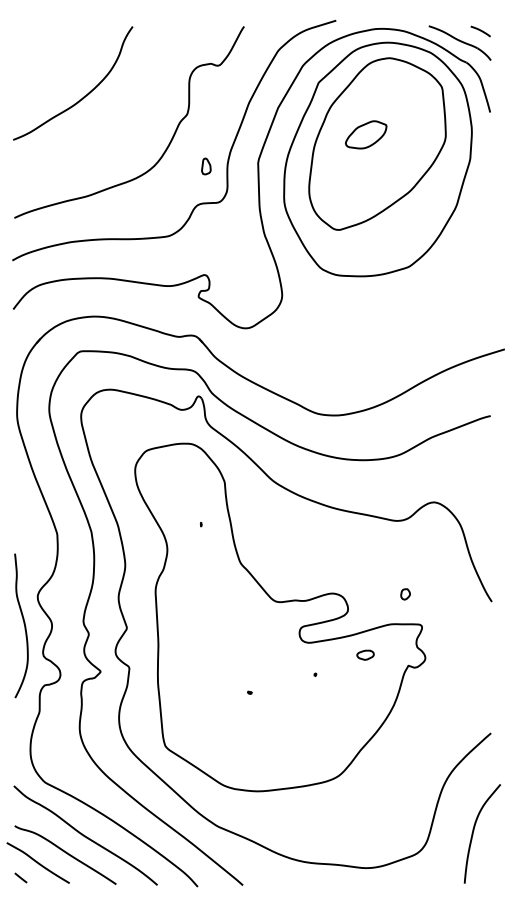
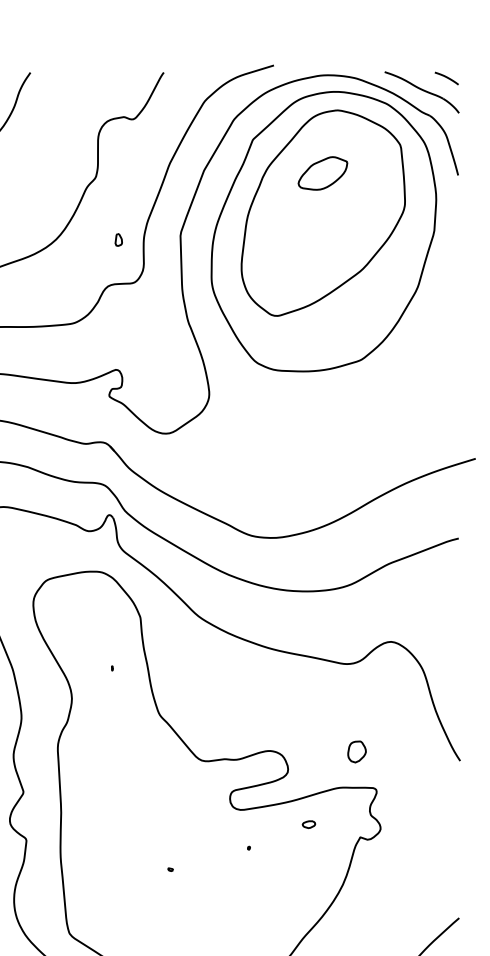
part: (366, 134) -> (323, 173), moved
part: (206, 166) -> (118, 240), size x0.62
part: (405, 594) -> (356, 752), size x1.67
part: (365, 654) -> (308, 823), size x0.62

